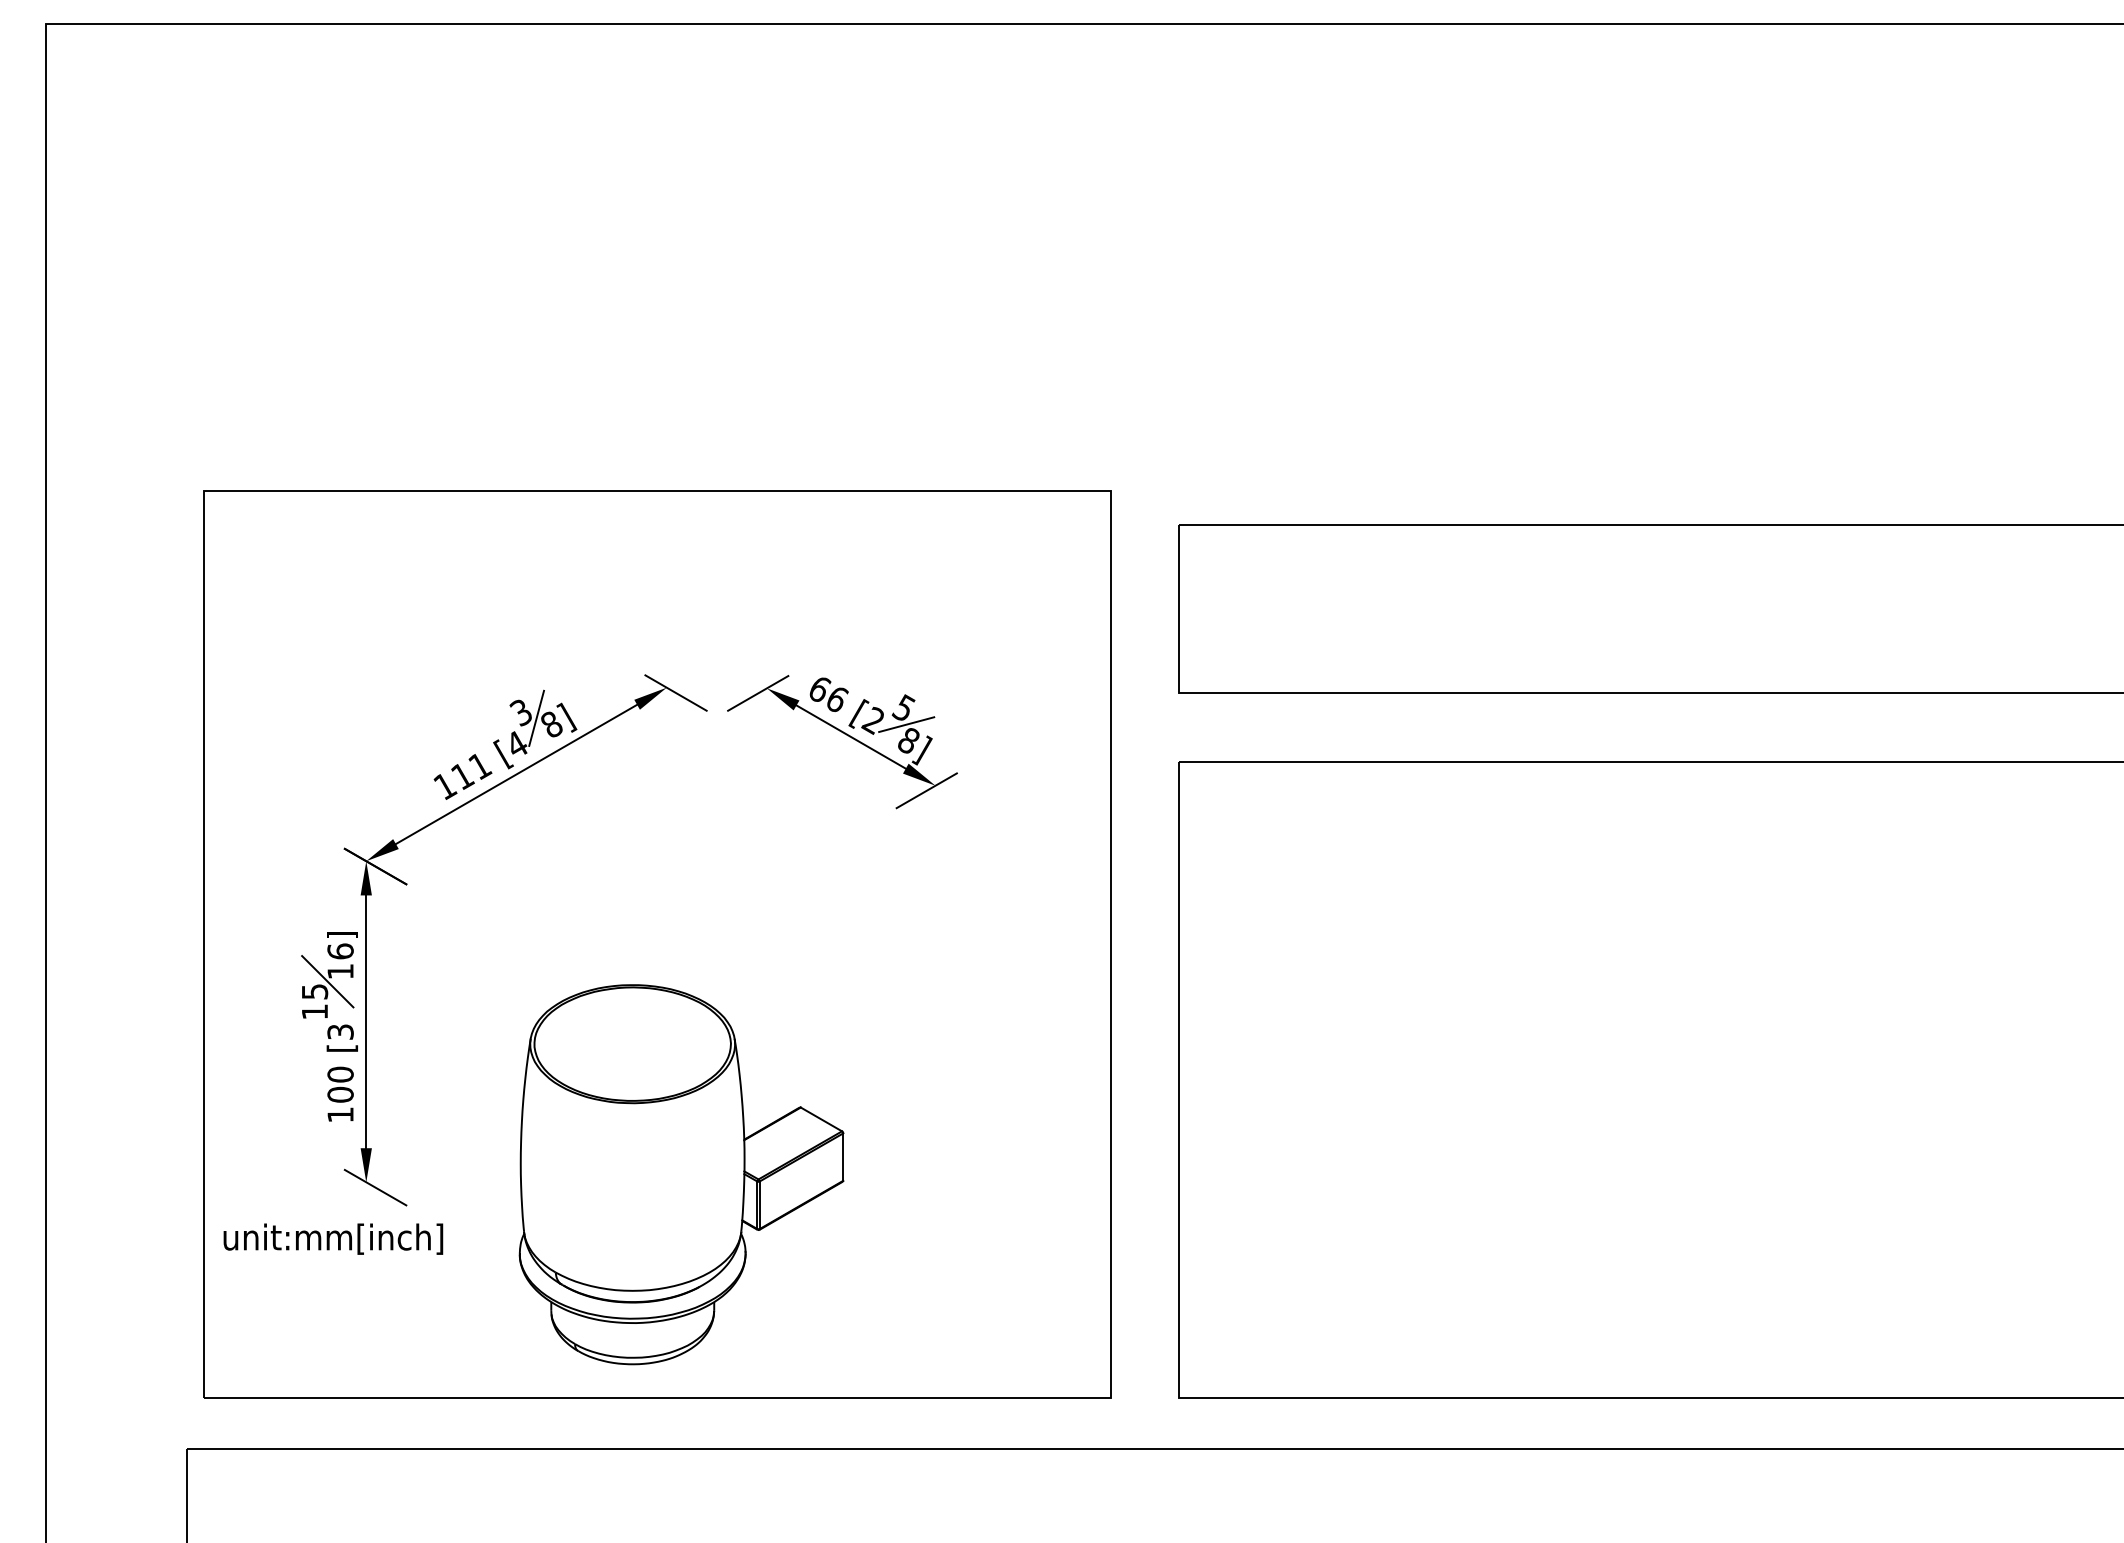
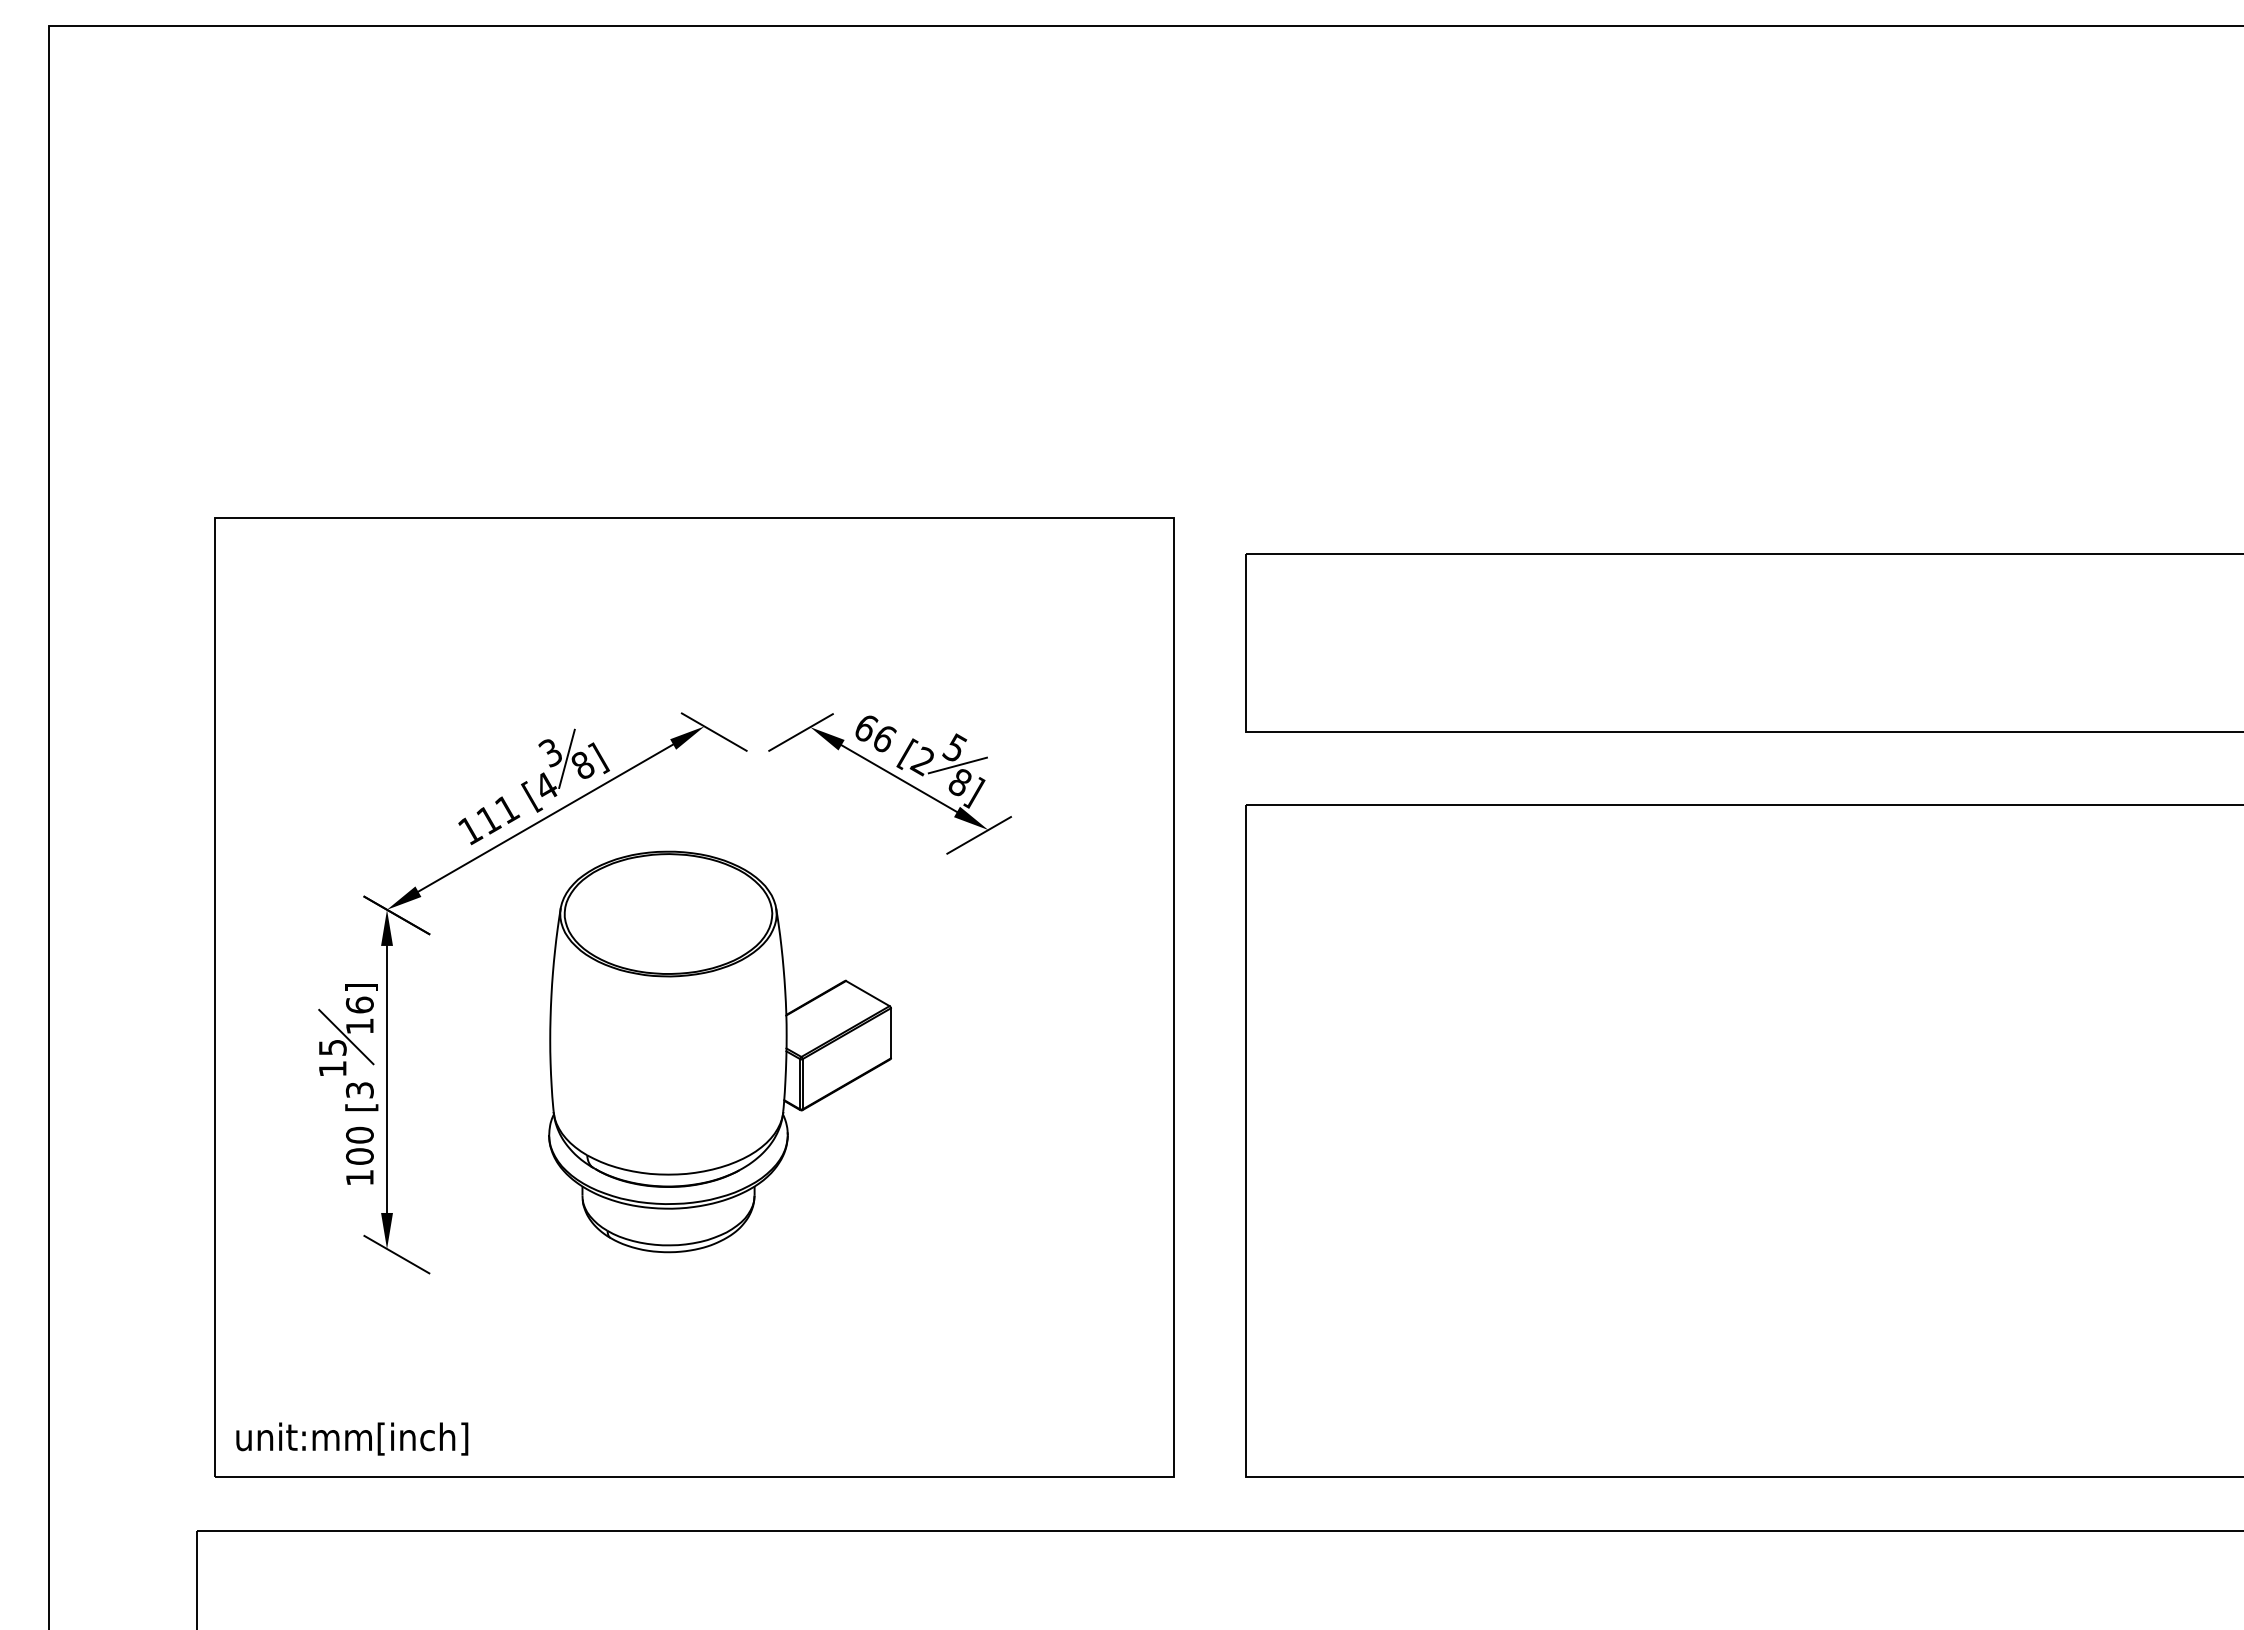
part: (680, 1174) -> (719, 1051), moved
text: (333, 1238) -> (352, 1438), moved

